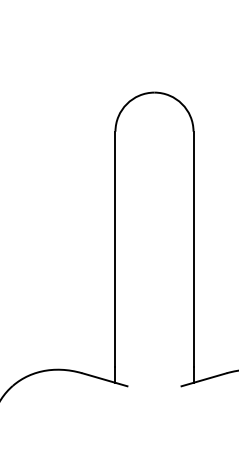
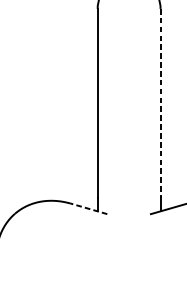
line: (193, 249) -> (160, 103), solid -> dashed
line: (104, 379) -> (88, 208), solid -> dashed

